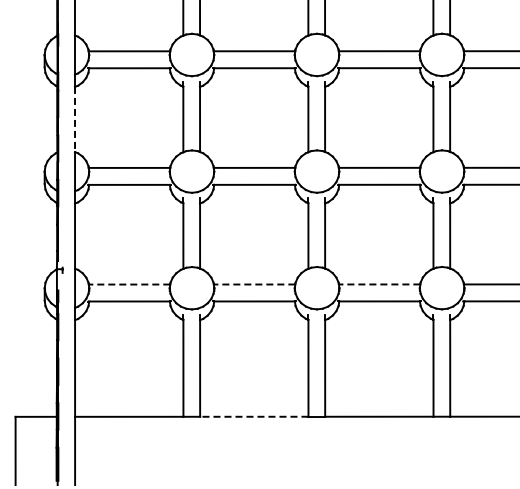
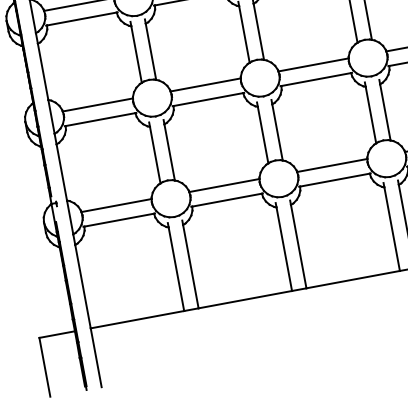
line: (75, 119) -> (43, 71), dashed -> solid
line: (129, 284) -> (116, 205), dashed -> solid
line: (254, 284) -> (224, 185), dashed -> solid
line: (379, 284) -> (332, 165), dashed -> solid
line: (253, 416) -> (244, 299), dashed -> solid

